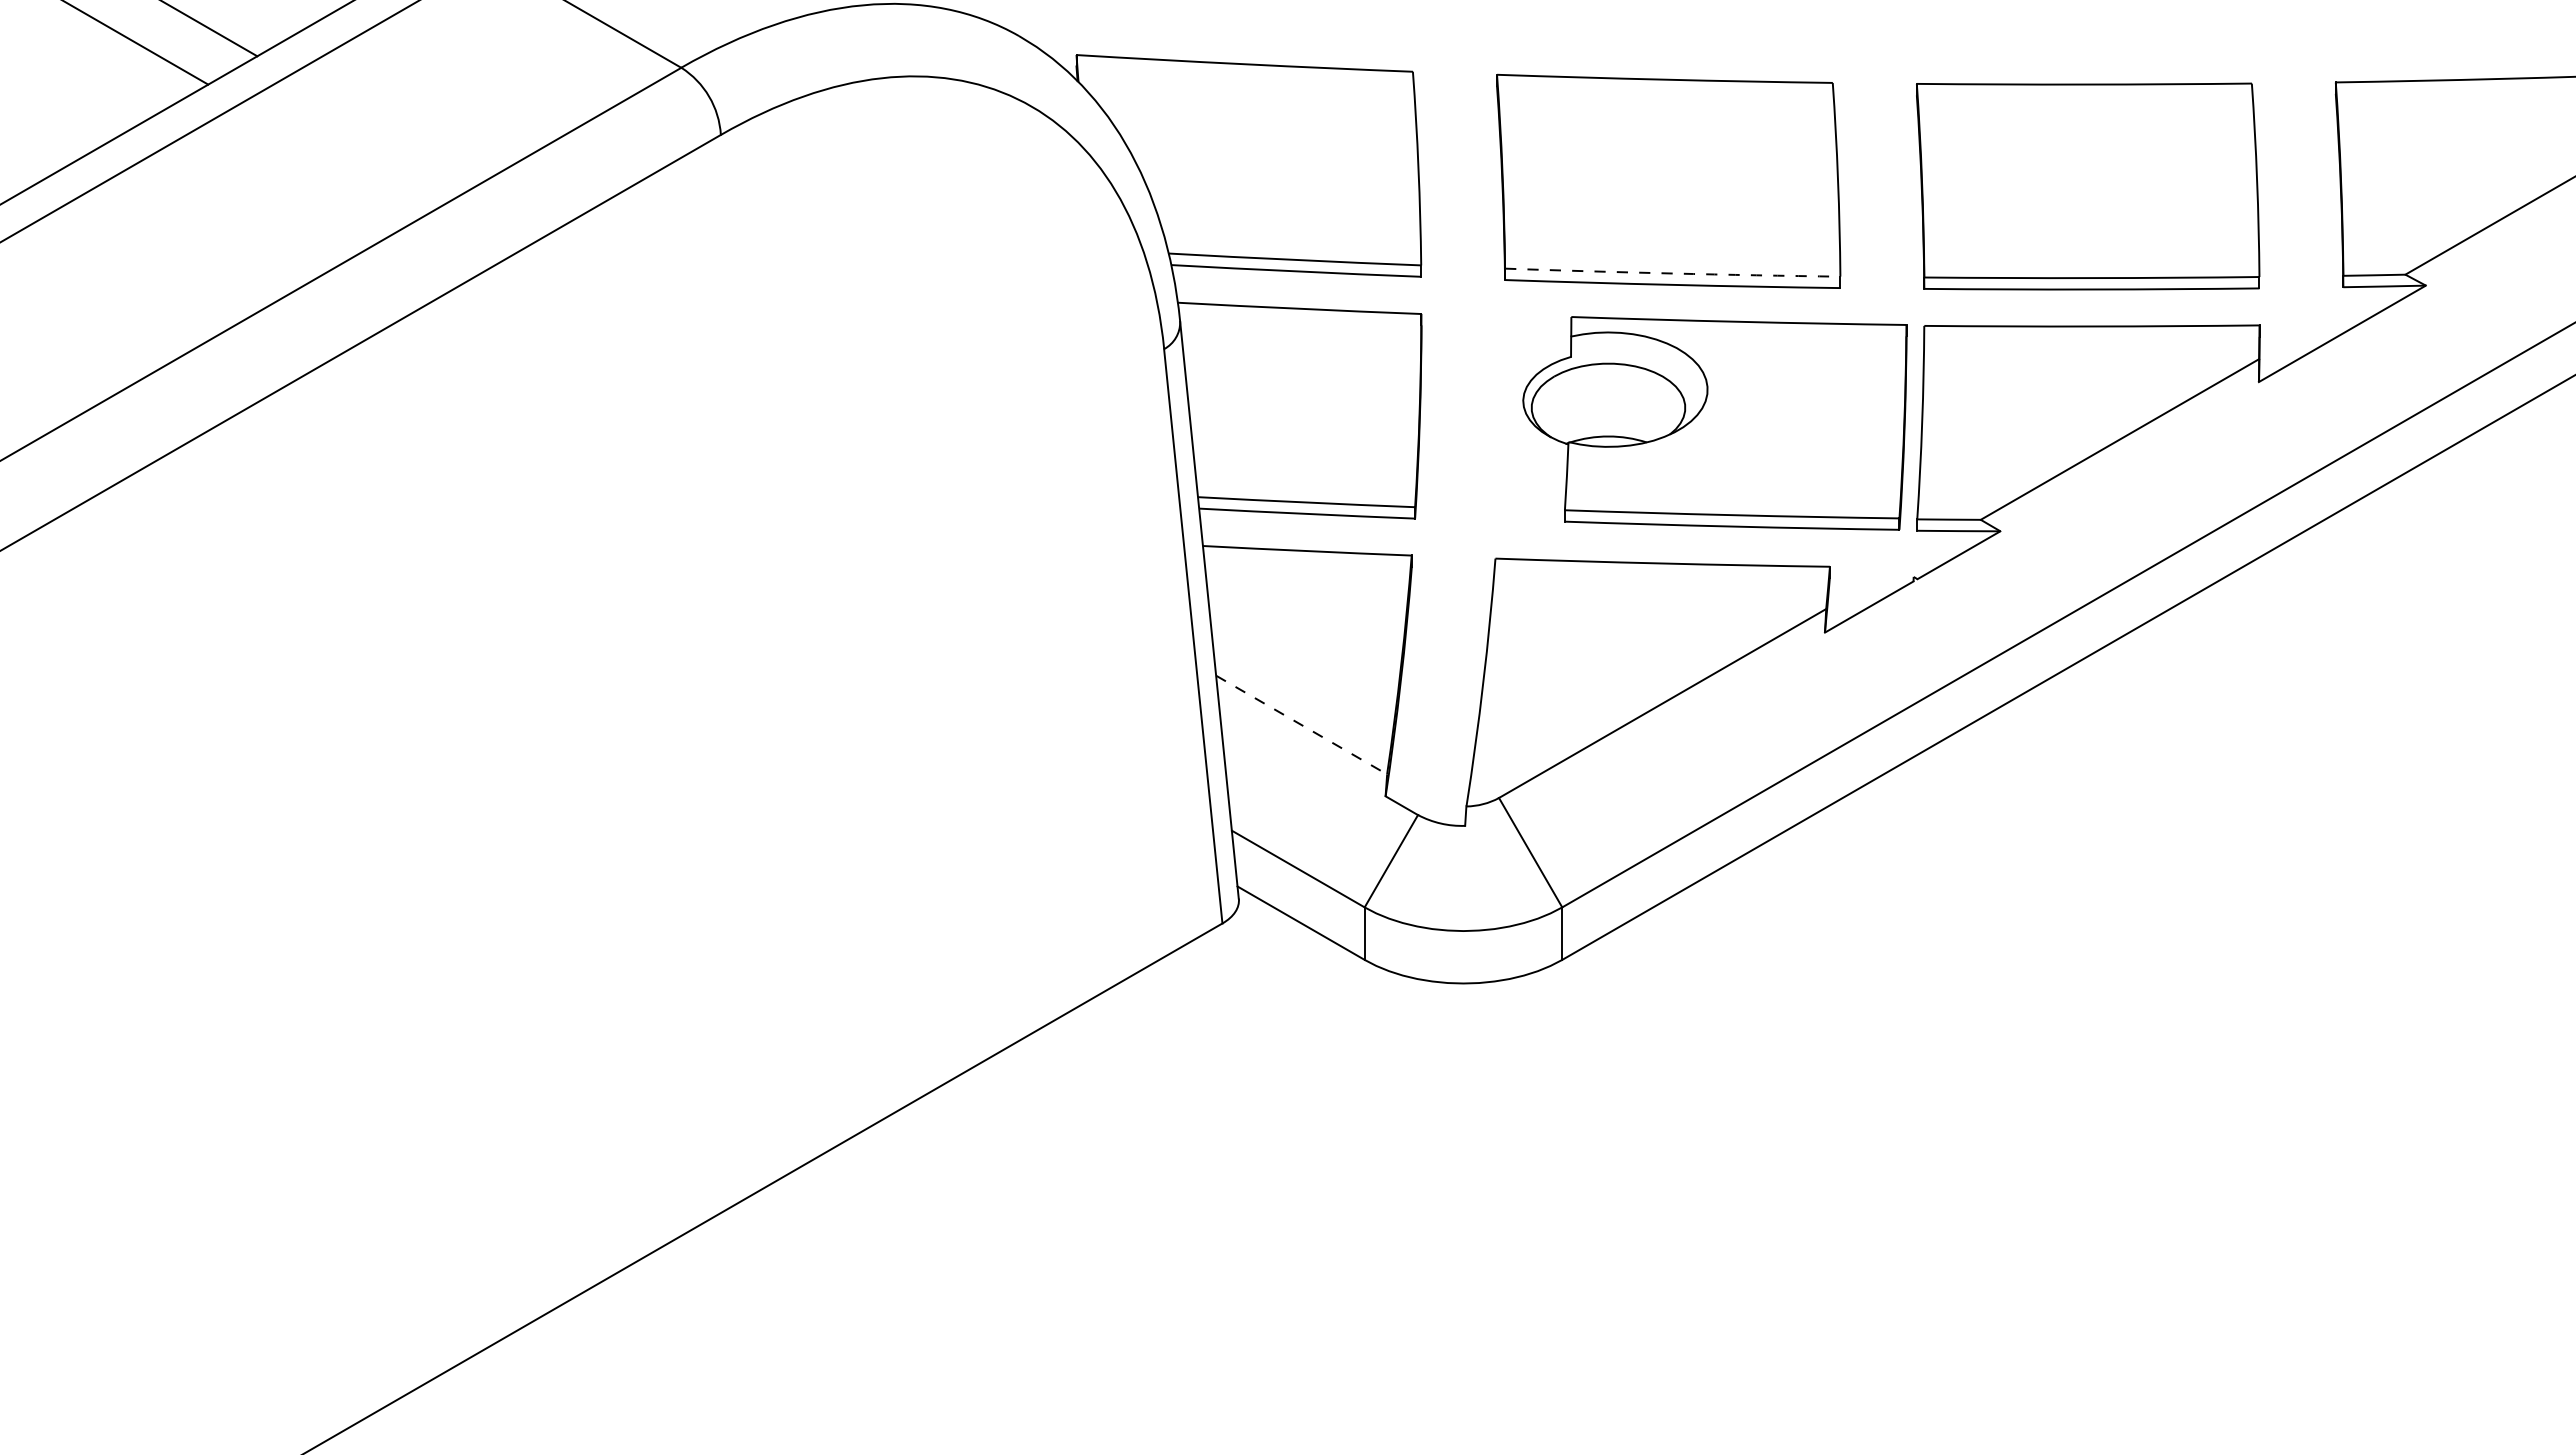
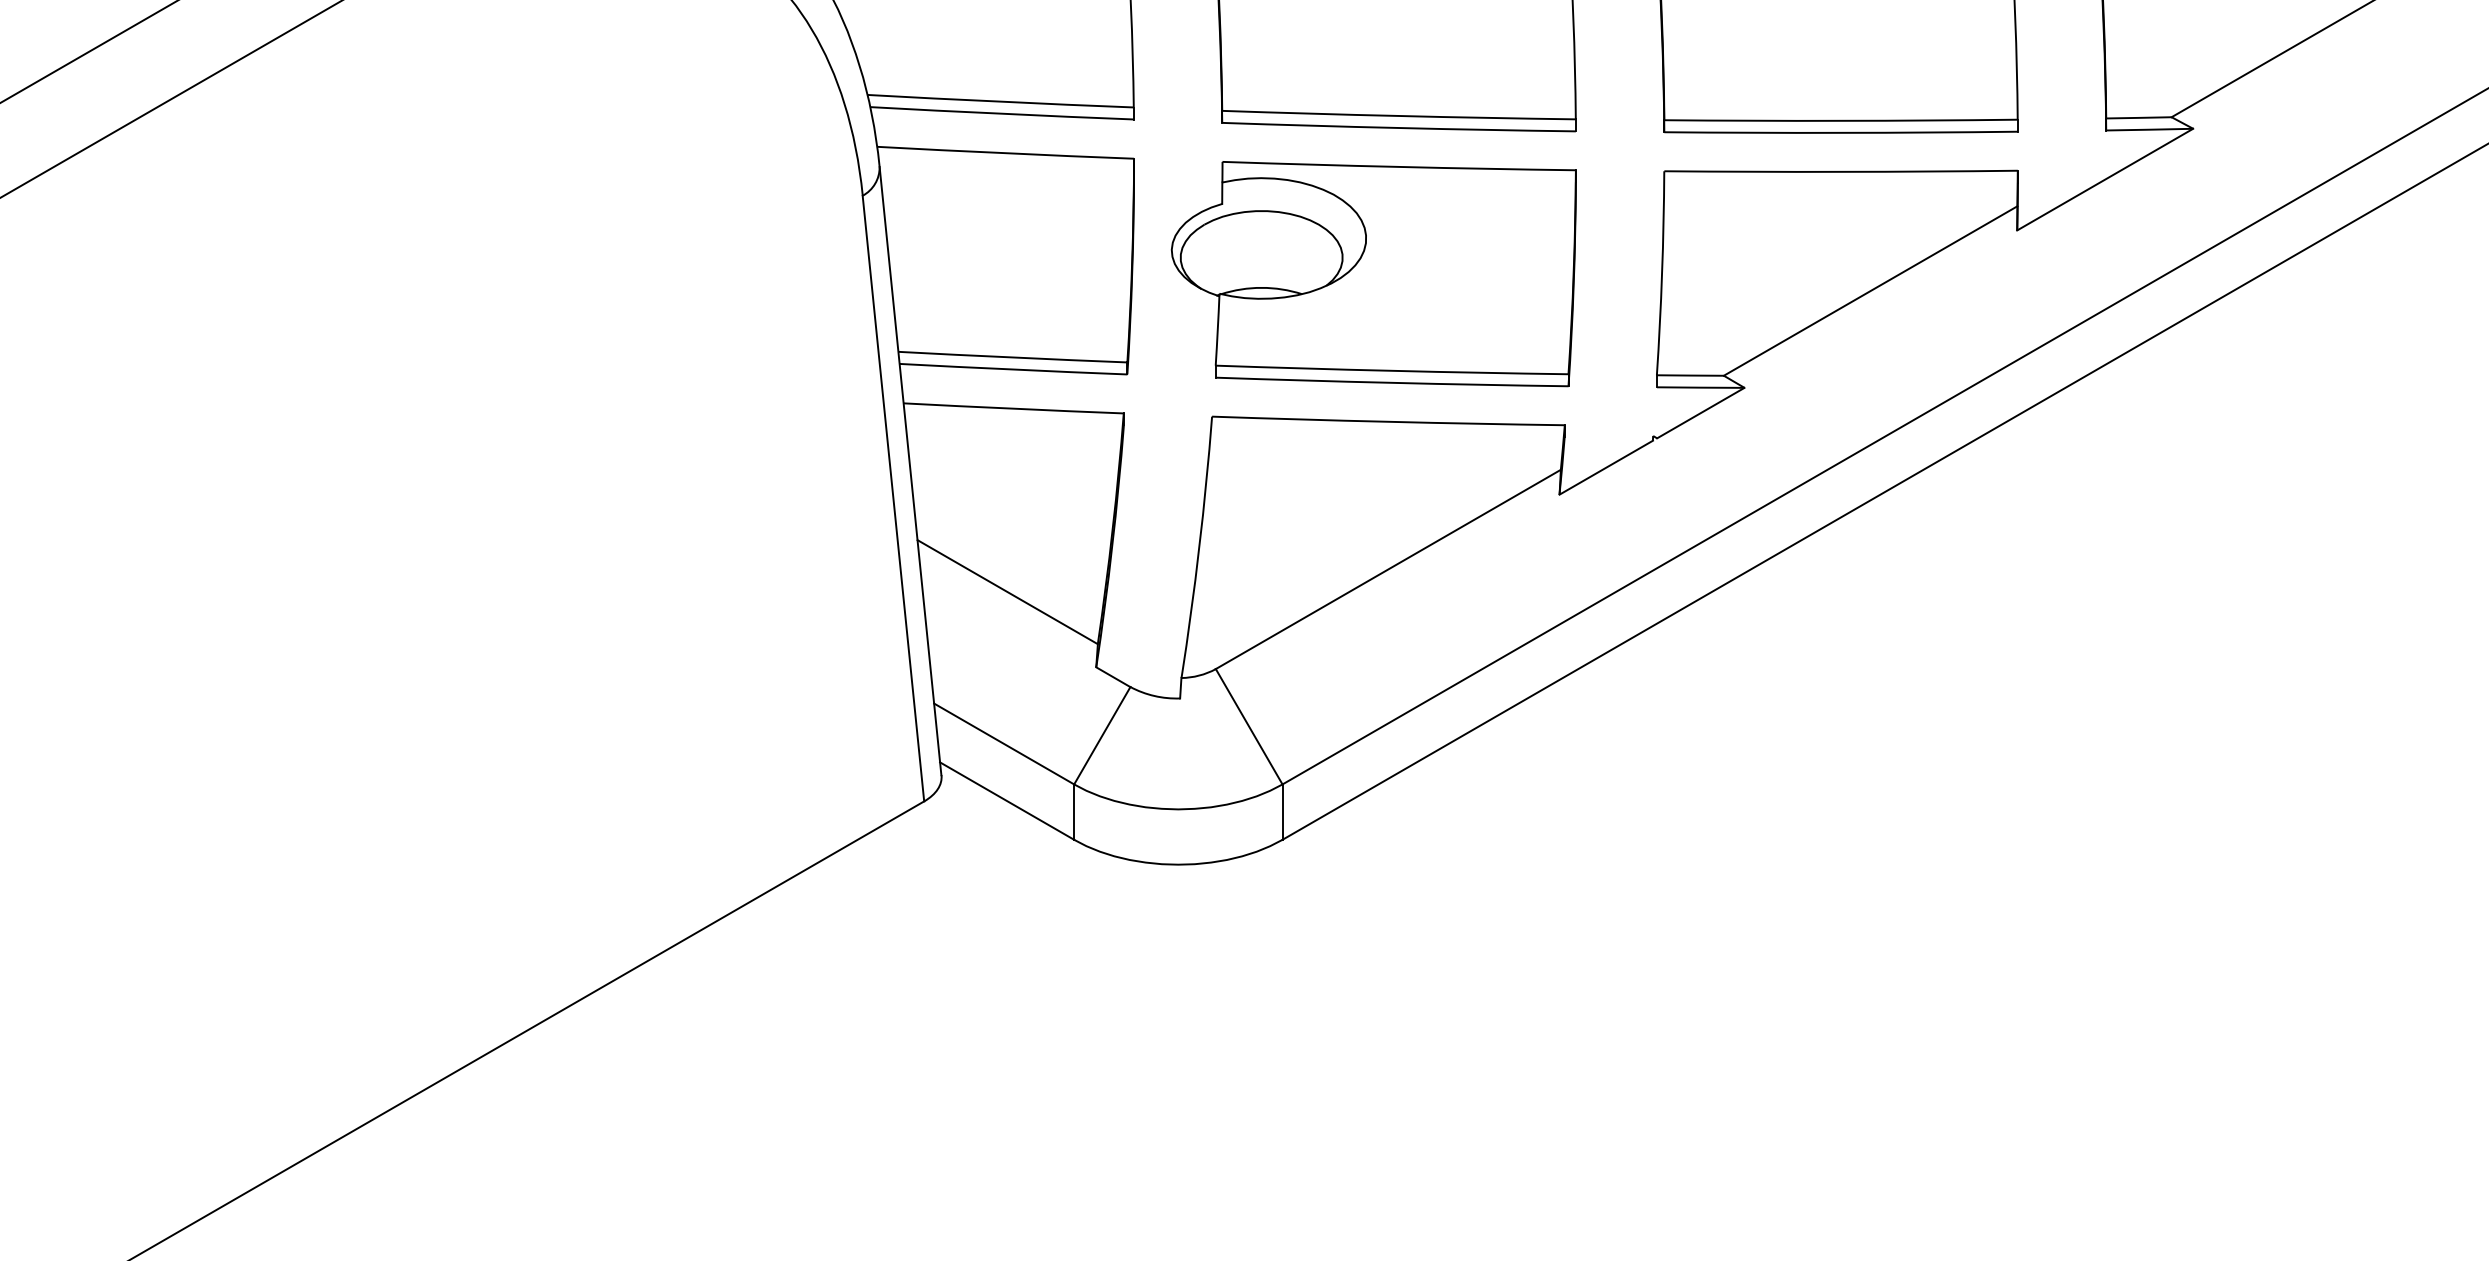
arc: (1672, 273) -> (1398, 115), dashed -> solid
part: (1714, 423) -> (1373, 274), moved
line: (1301, 725) -> (1007, 592), dashed -> solid

